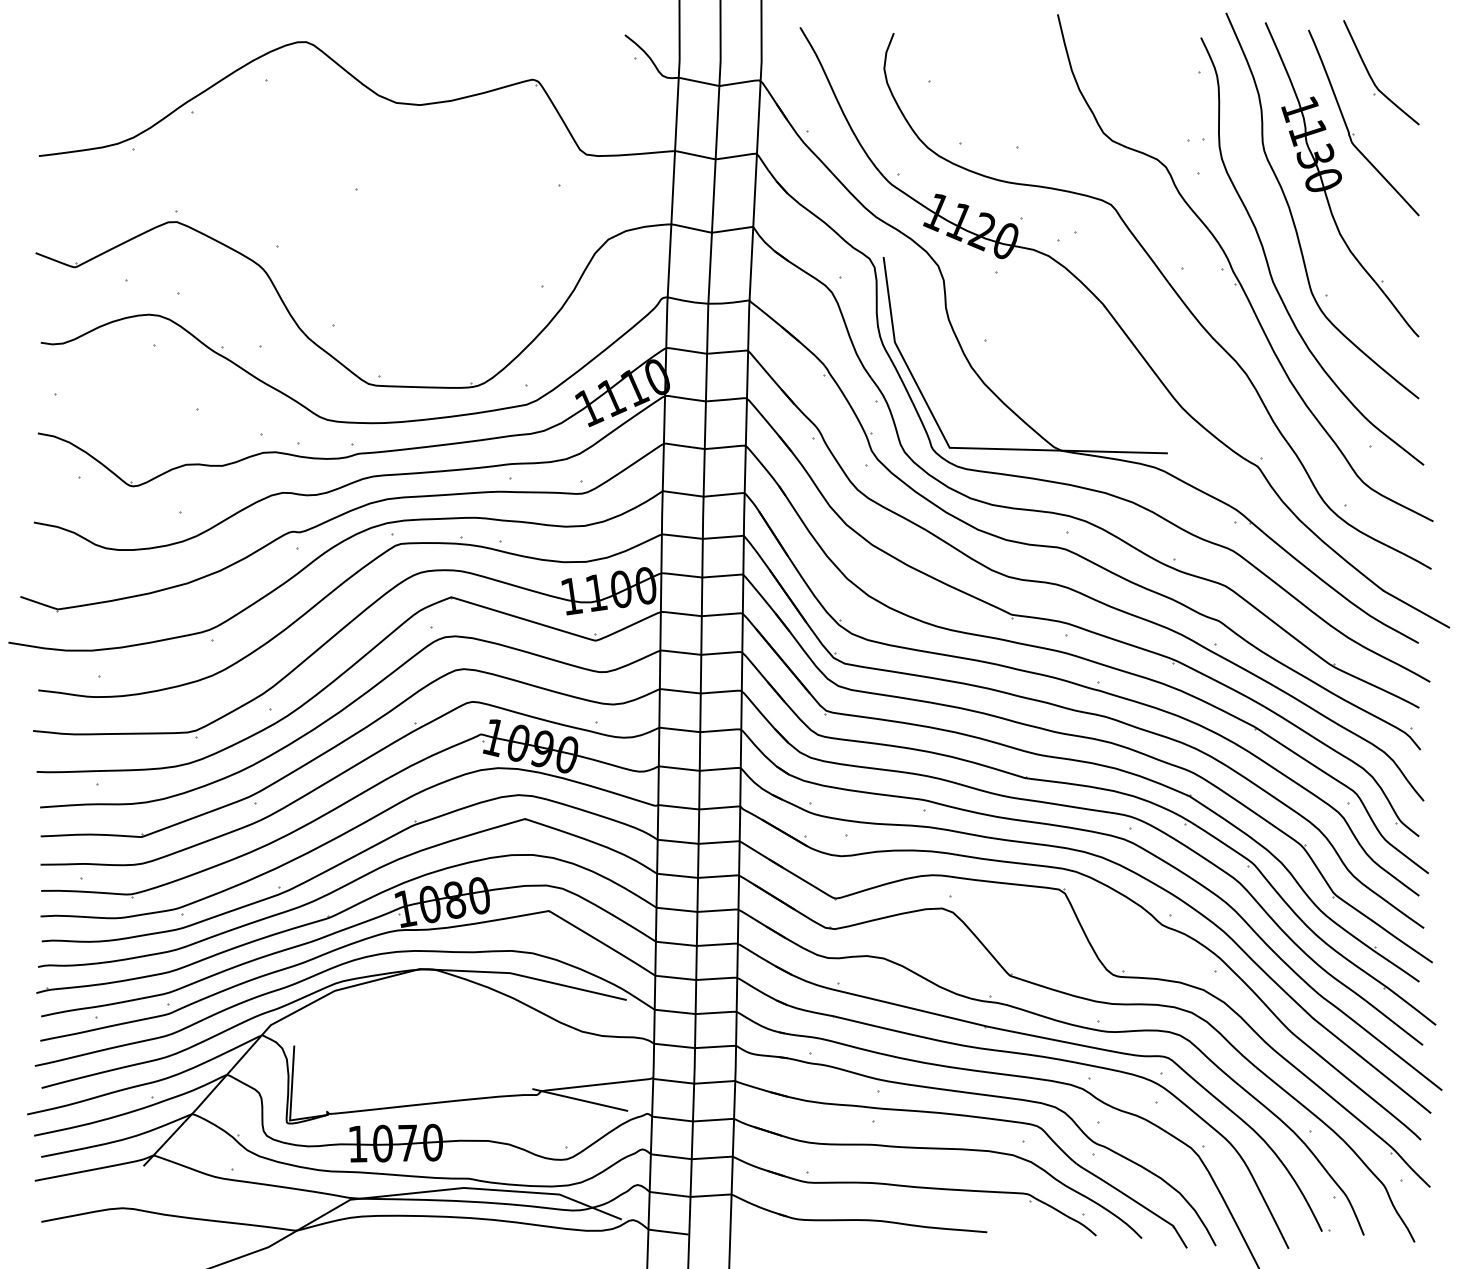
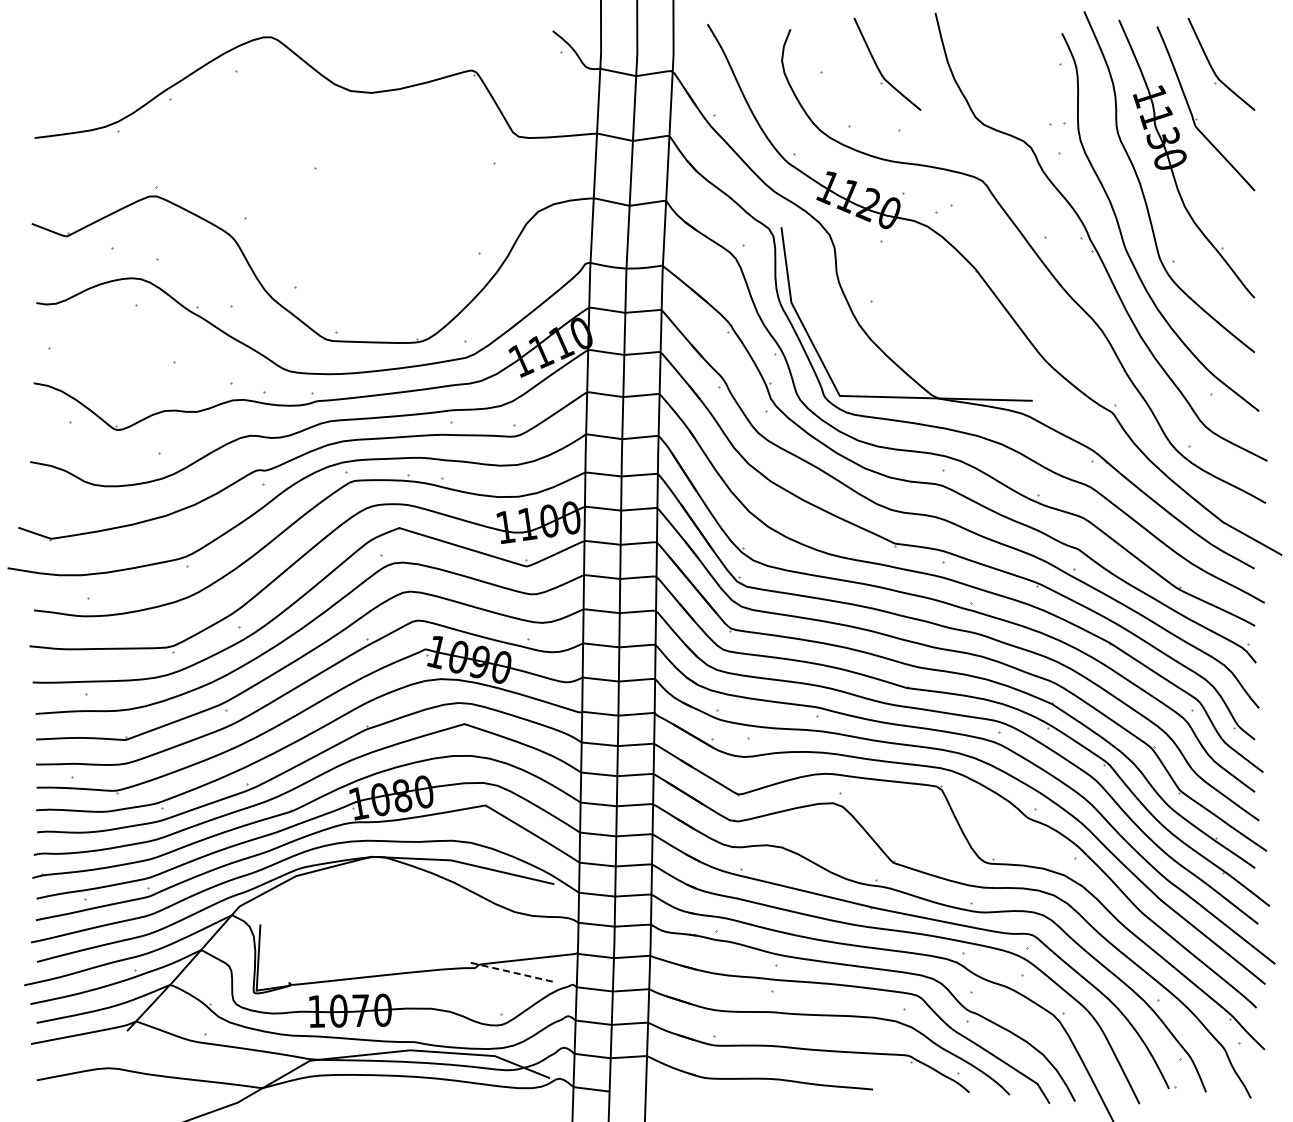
part: (994, 77) -> (879, 68), added
line: (580, 1099) -> (513, 972), solid -> dashed

